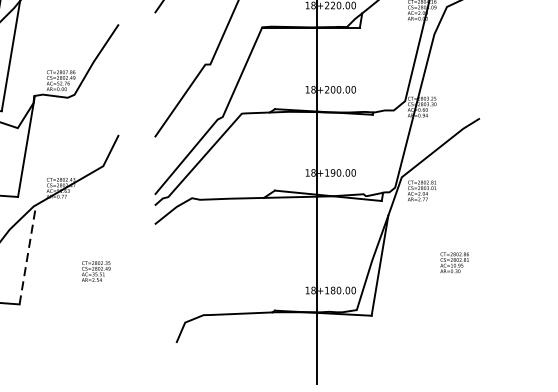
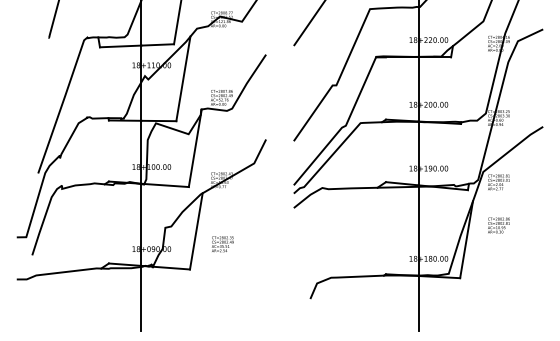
line: (28, 254) -> (196, 231), dashed -> solid
text: (454, 262) -> (498, 225), moved
text: (95, 271) -> (222, 244), moved

